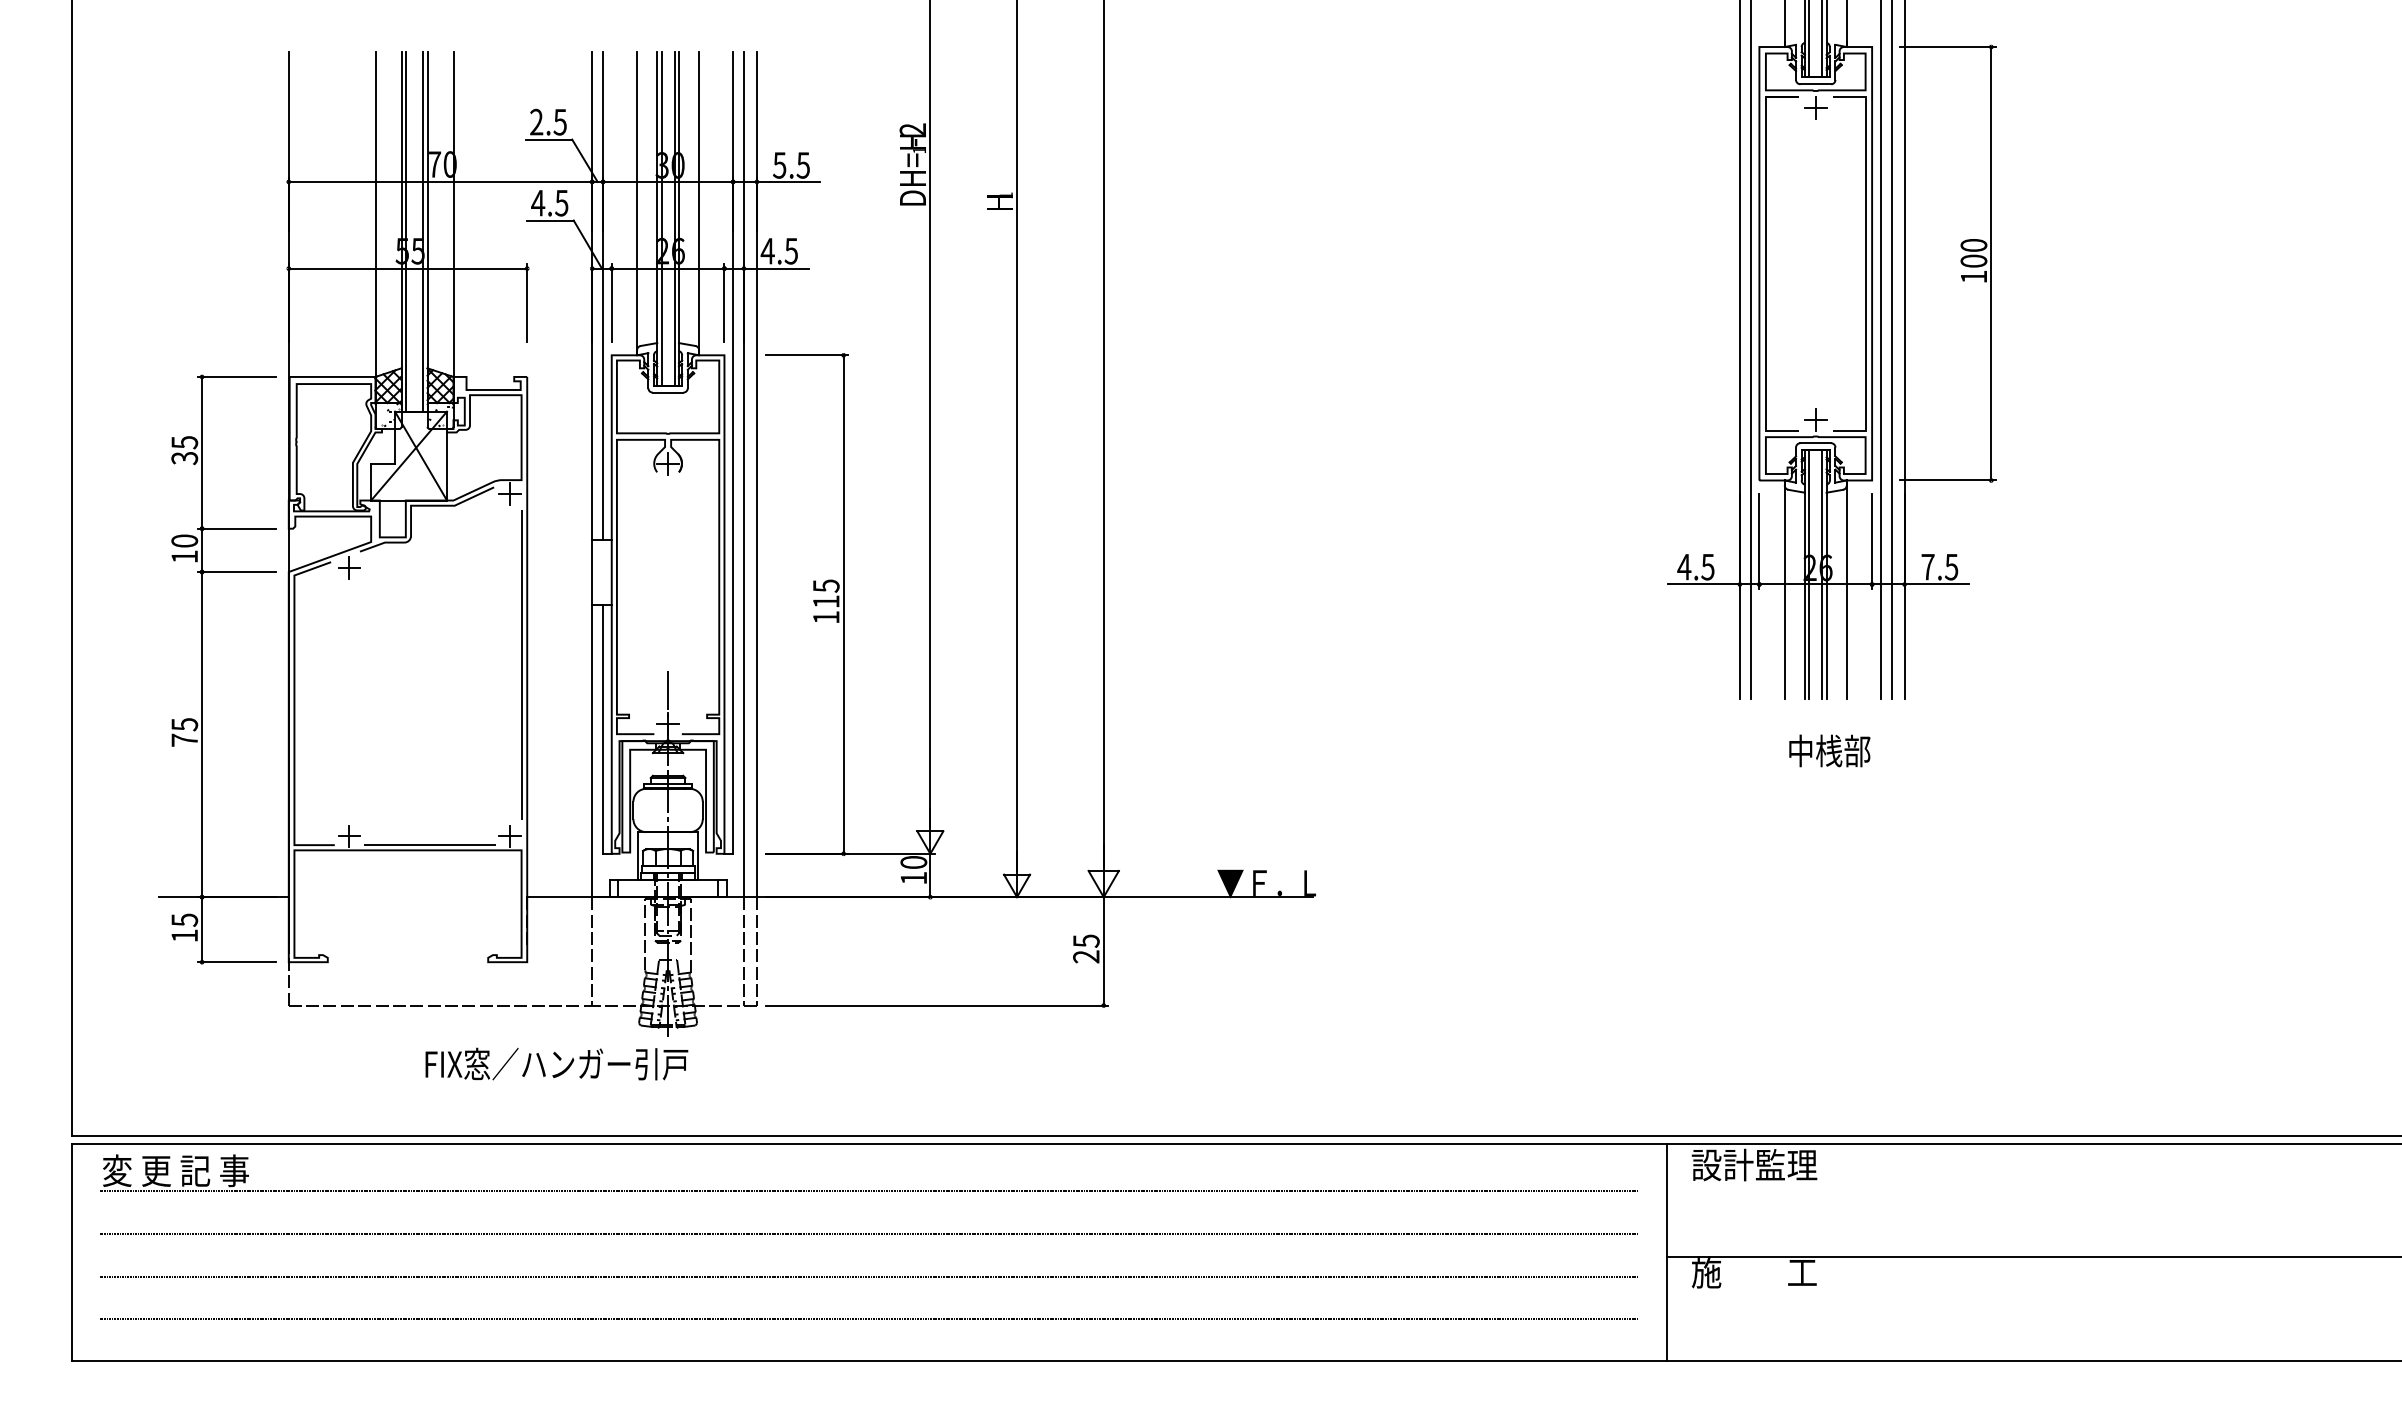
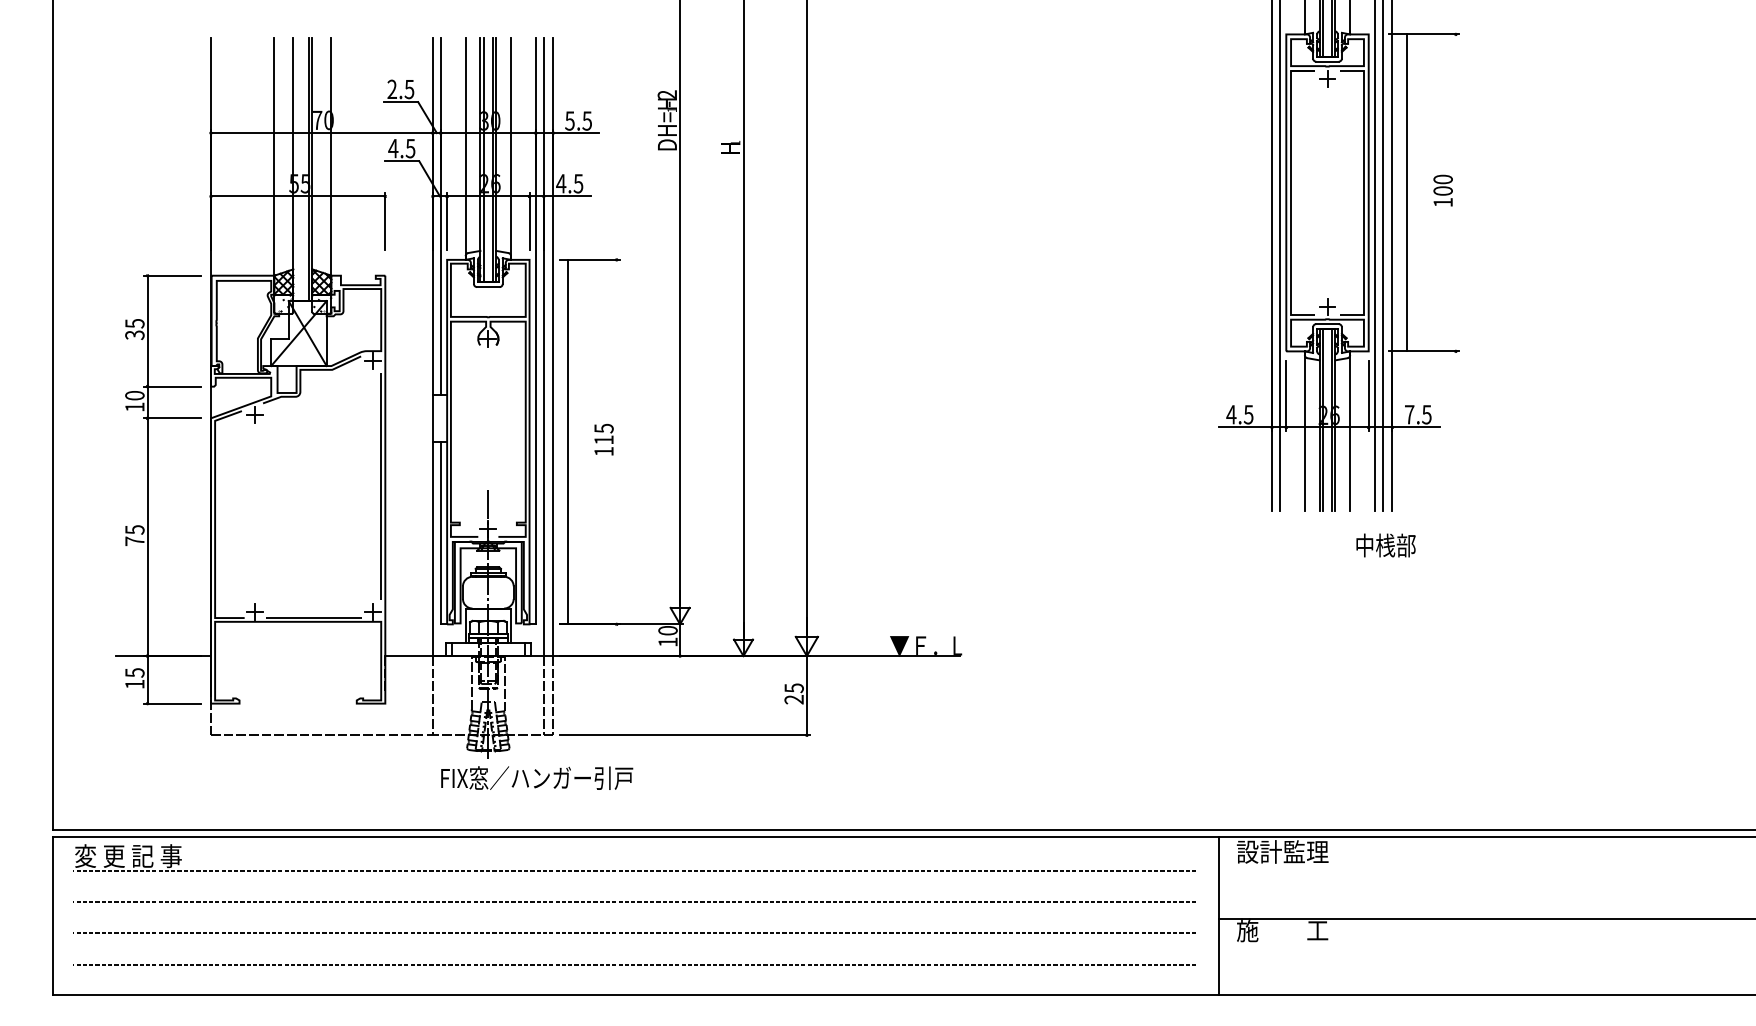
line: (405, 231) -> (296, 169), removed
line: (1991, 263) -> (1407, 192), moved
line: (843, 604) -> (568, 442), moved
text: (1829, 750) -> (1385, 545), moved
text: (556, 1063) -> (536, 777), moved

